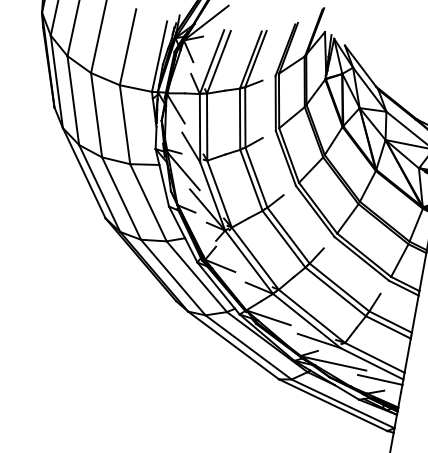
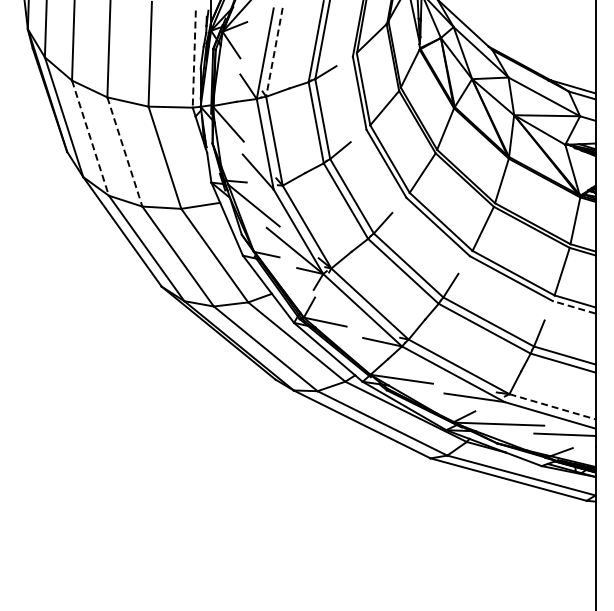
line: (159, 56) -> (194, 59), solid -> dashed
line: (218, 62) -> (274, 52), solid -> dashed
line: (73, 100) -> (90, 138), solid -> dashed
line: (96, 115) -> (125, 152), solid -> dashed
line: (403, 288) -> (573, 307), solid -> dashed
line: (374, 357) -> (552, 406), solid -> dashed

